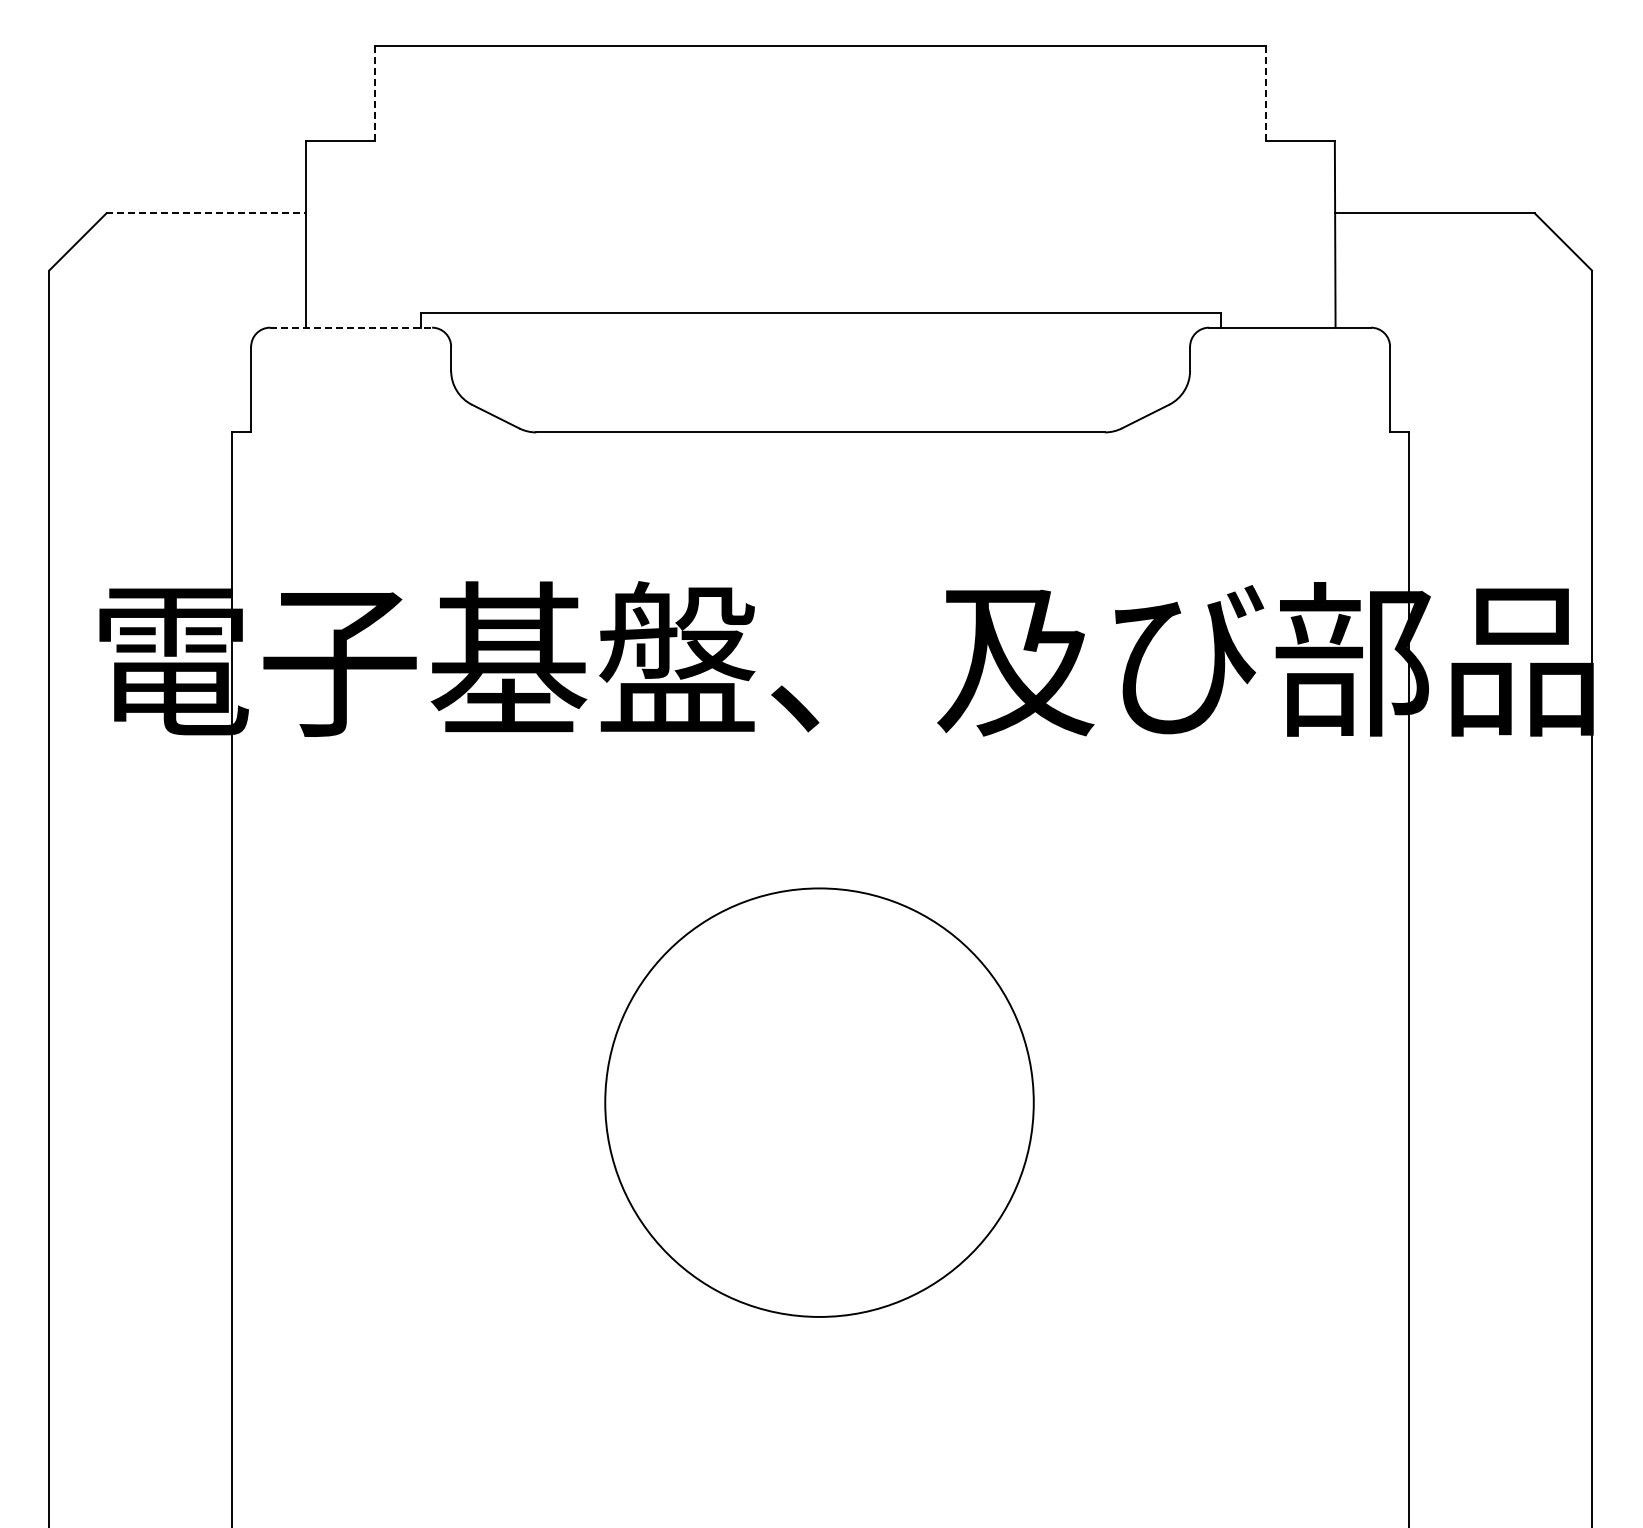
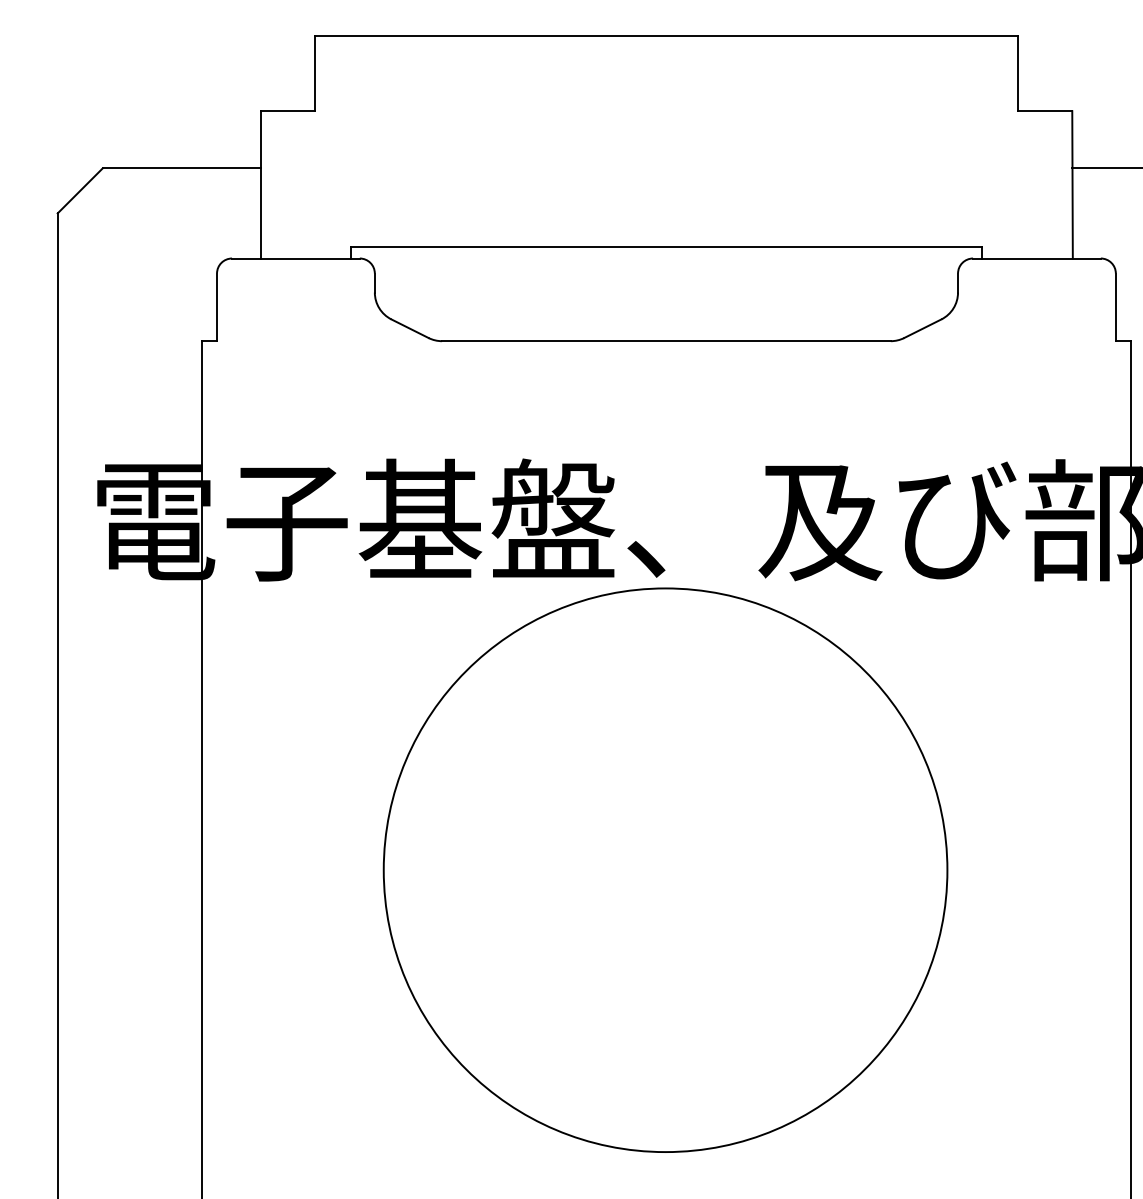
line: (374, 93) -> (314, 73), dashed -> solid
line: (1266, 93) -> (1018, 73), dashed -> solid
line: (206, 213) -> (181, 168), dashed -> solid
line: (351, 327) -> (296, 258), dashed -> solid
circle: (819, 1102) -> (665, 870), size x1.67

